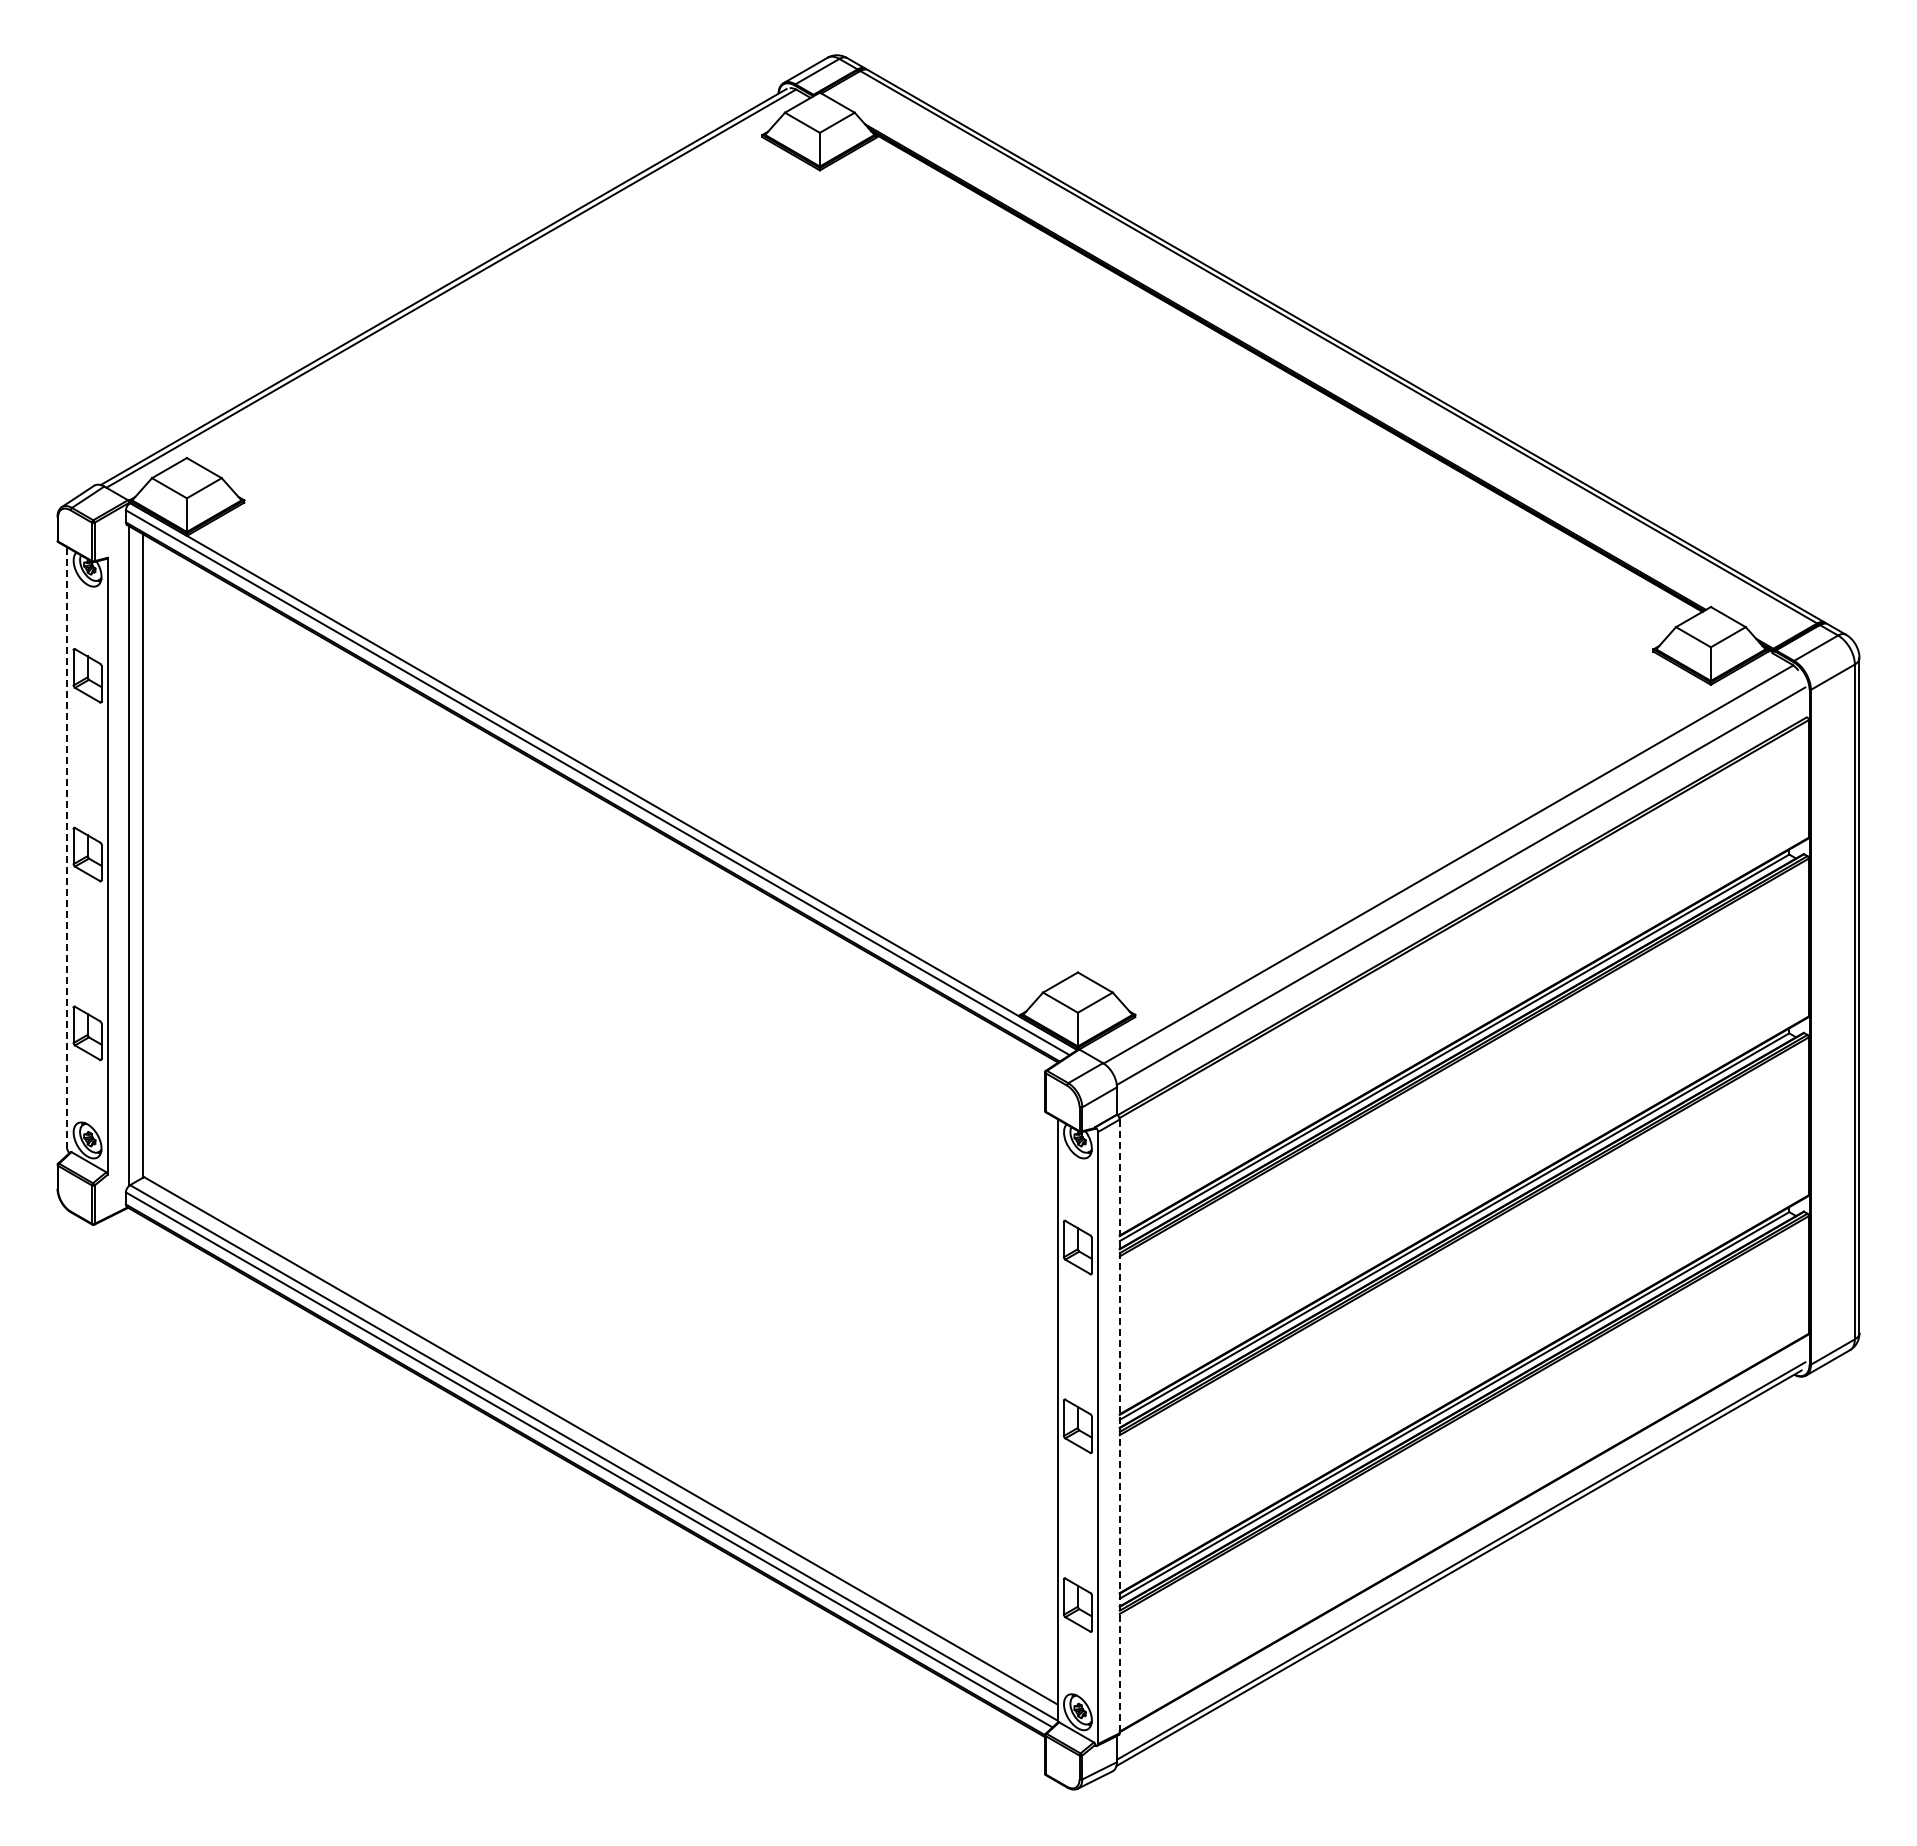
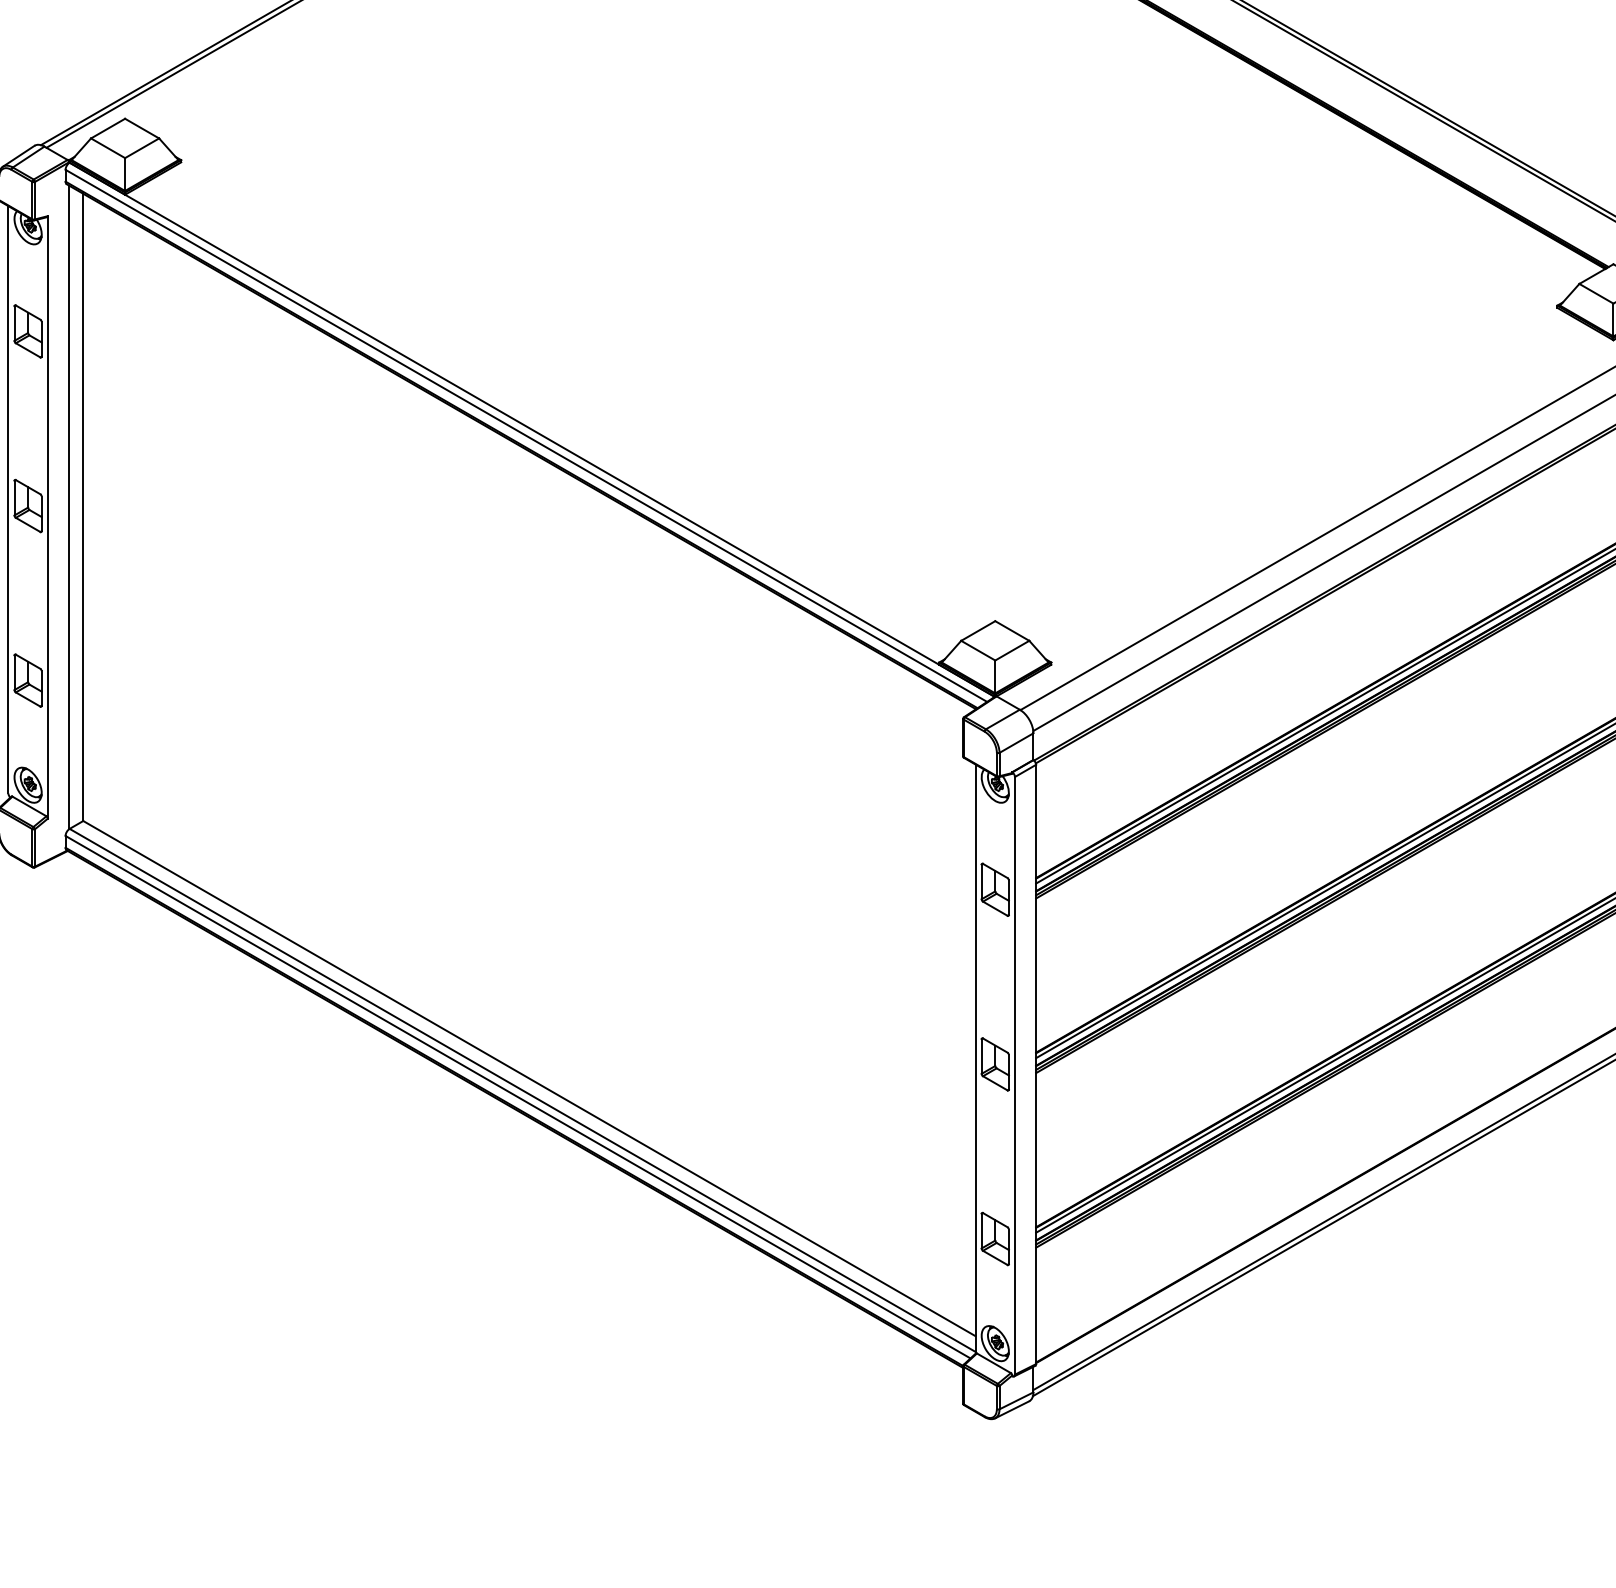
line: (67, 848) -> (8, 500), dashed -> solid
line: (1119, 1426) -> (1035, 1064), dashed -> solid

